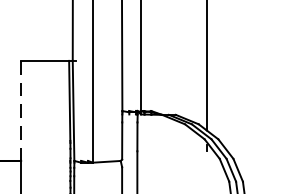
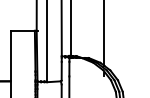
line: (20, 111) -> (10, 56), dashed -> solid

